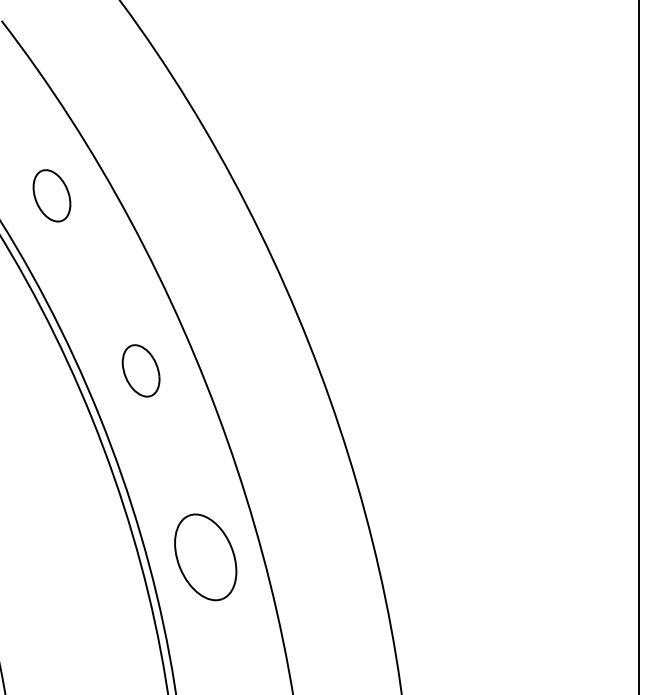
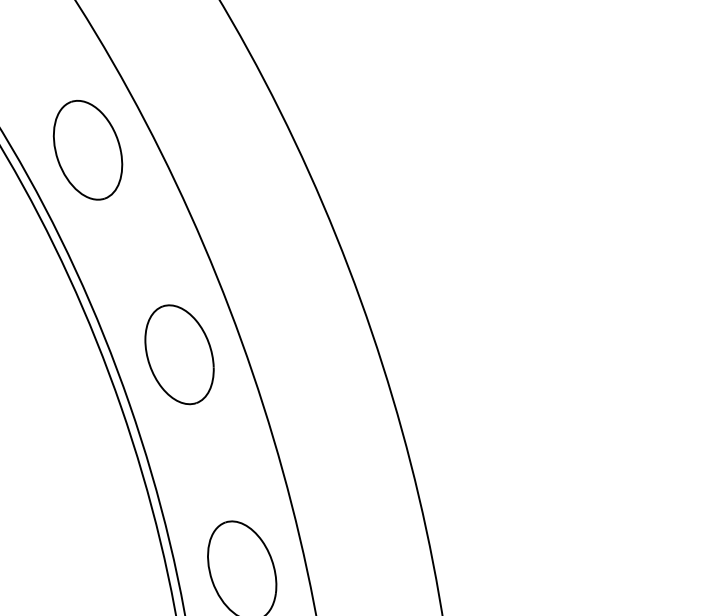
part: (51, 195) -> (87, 149), size x1.67
part: (140, 370) -> (178, 354), size x1.67

